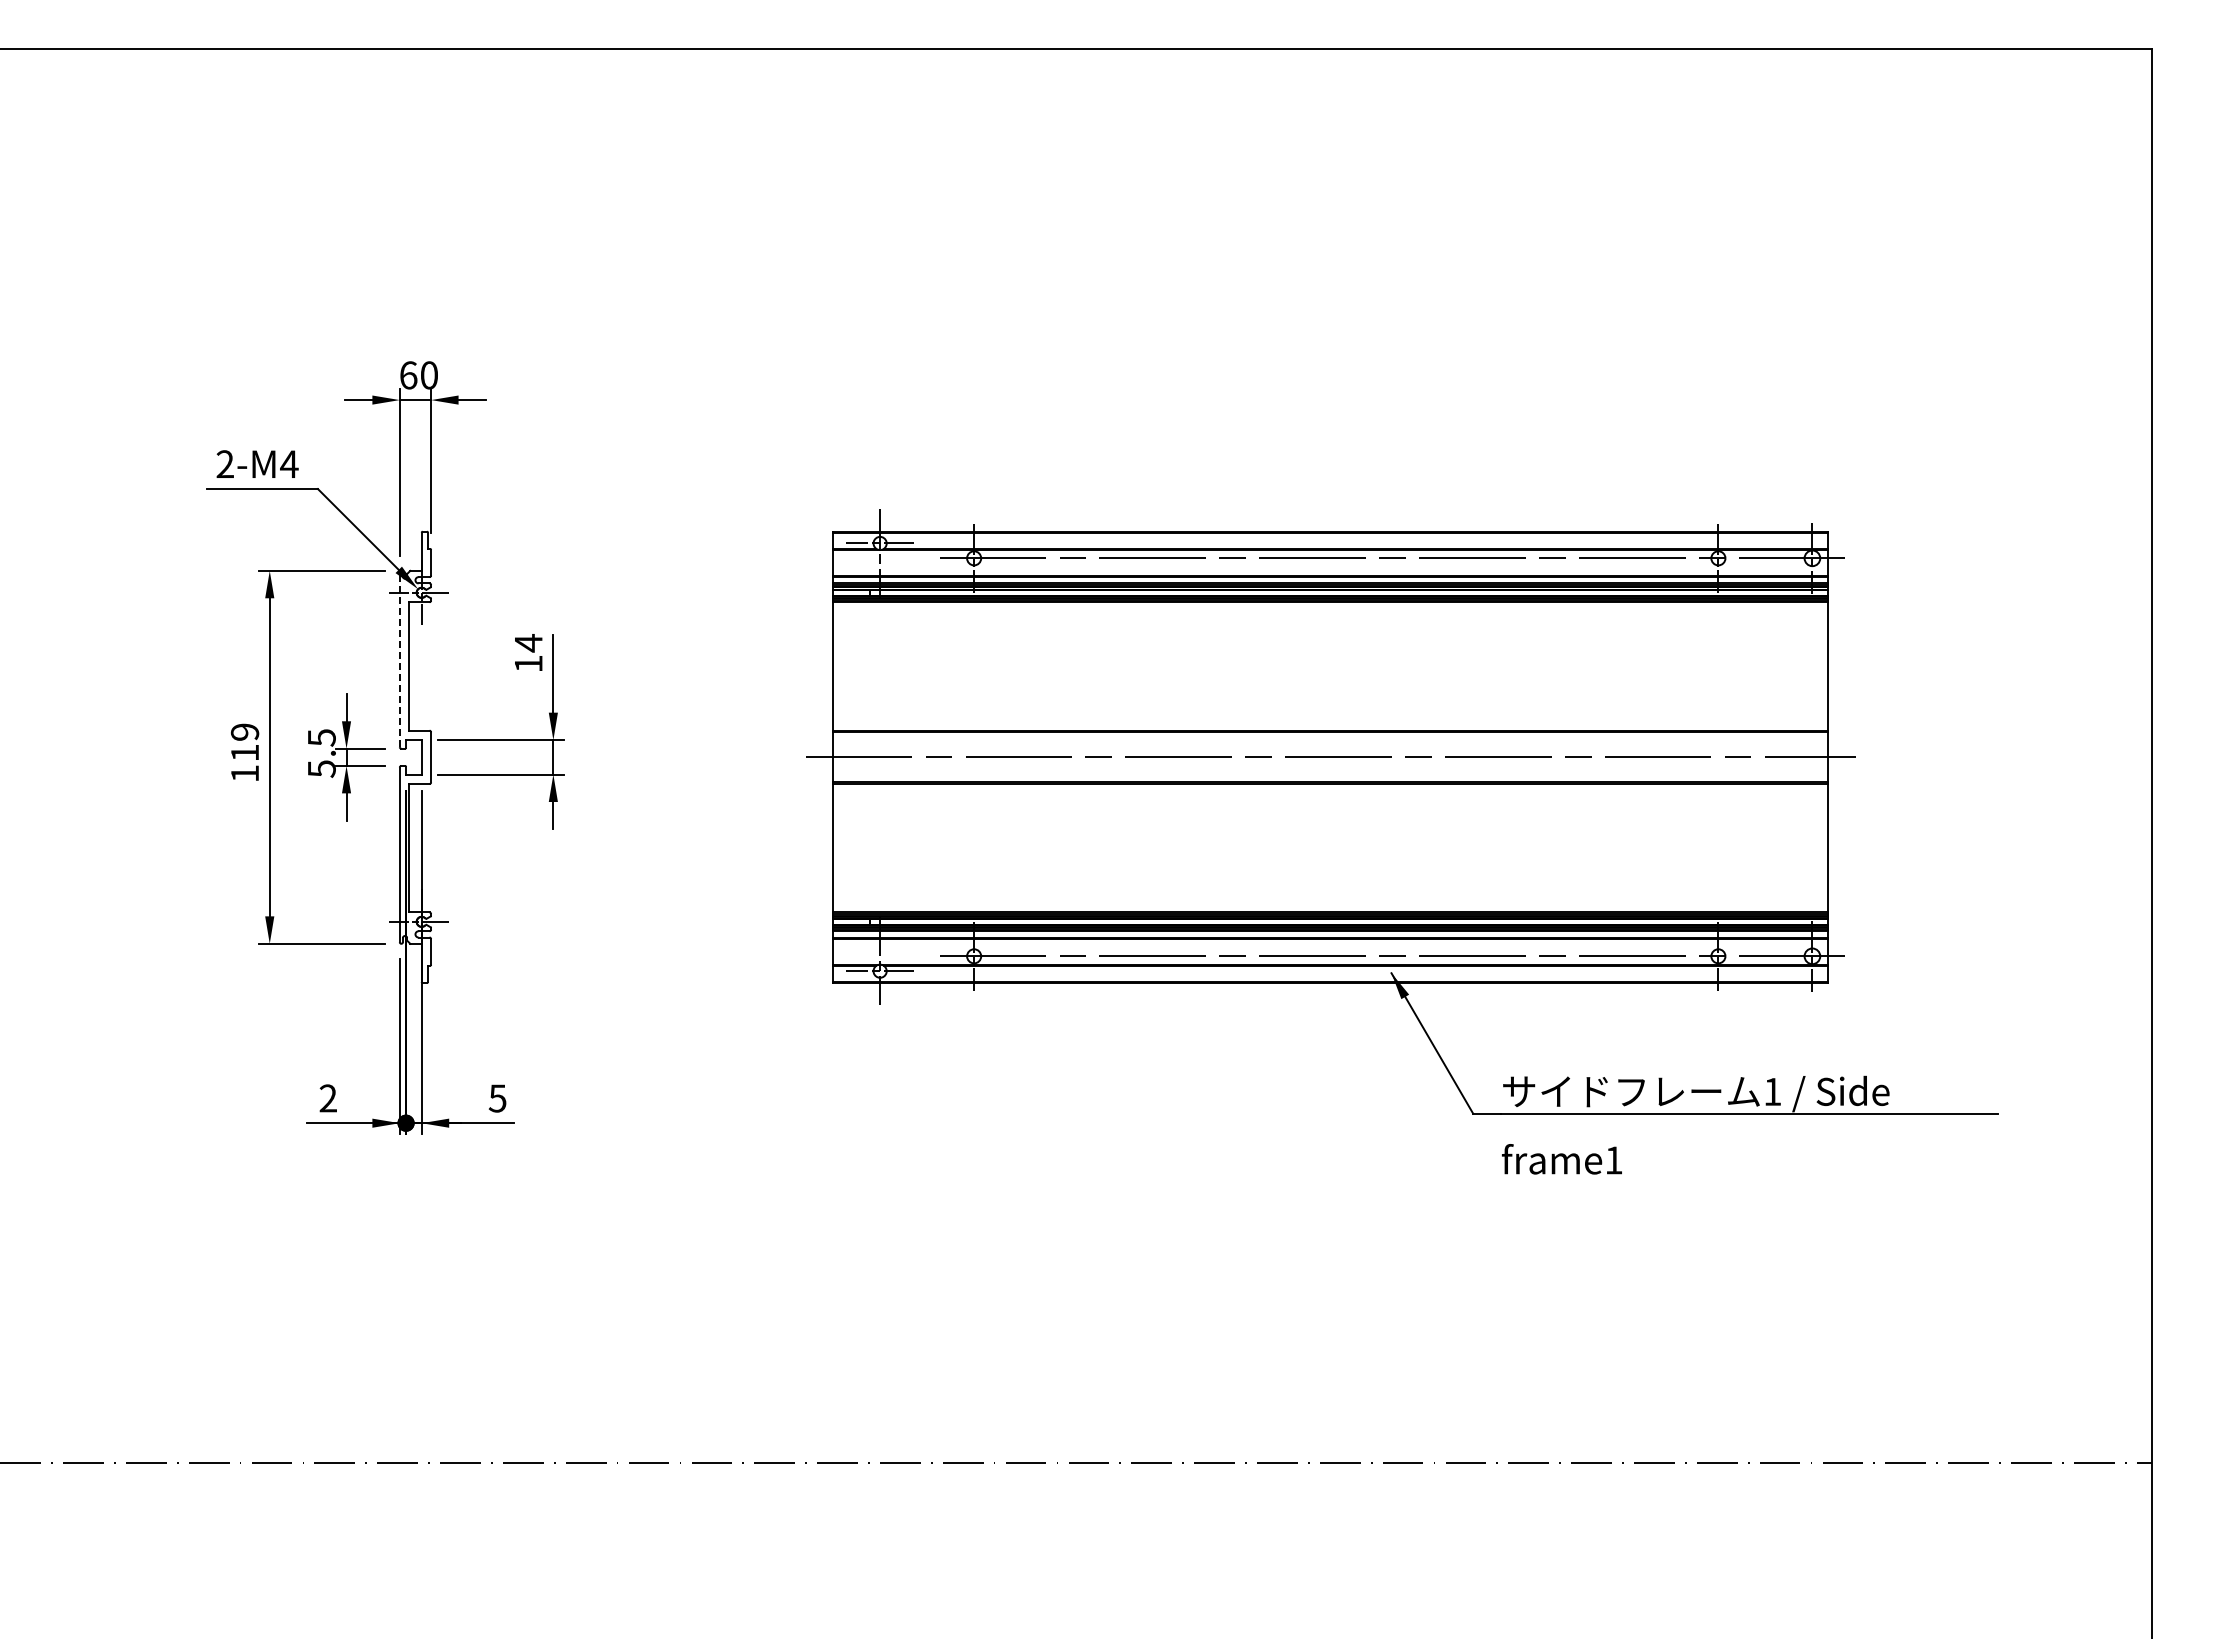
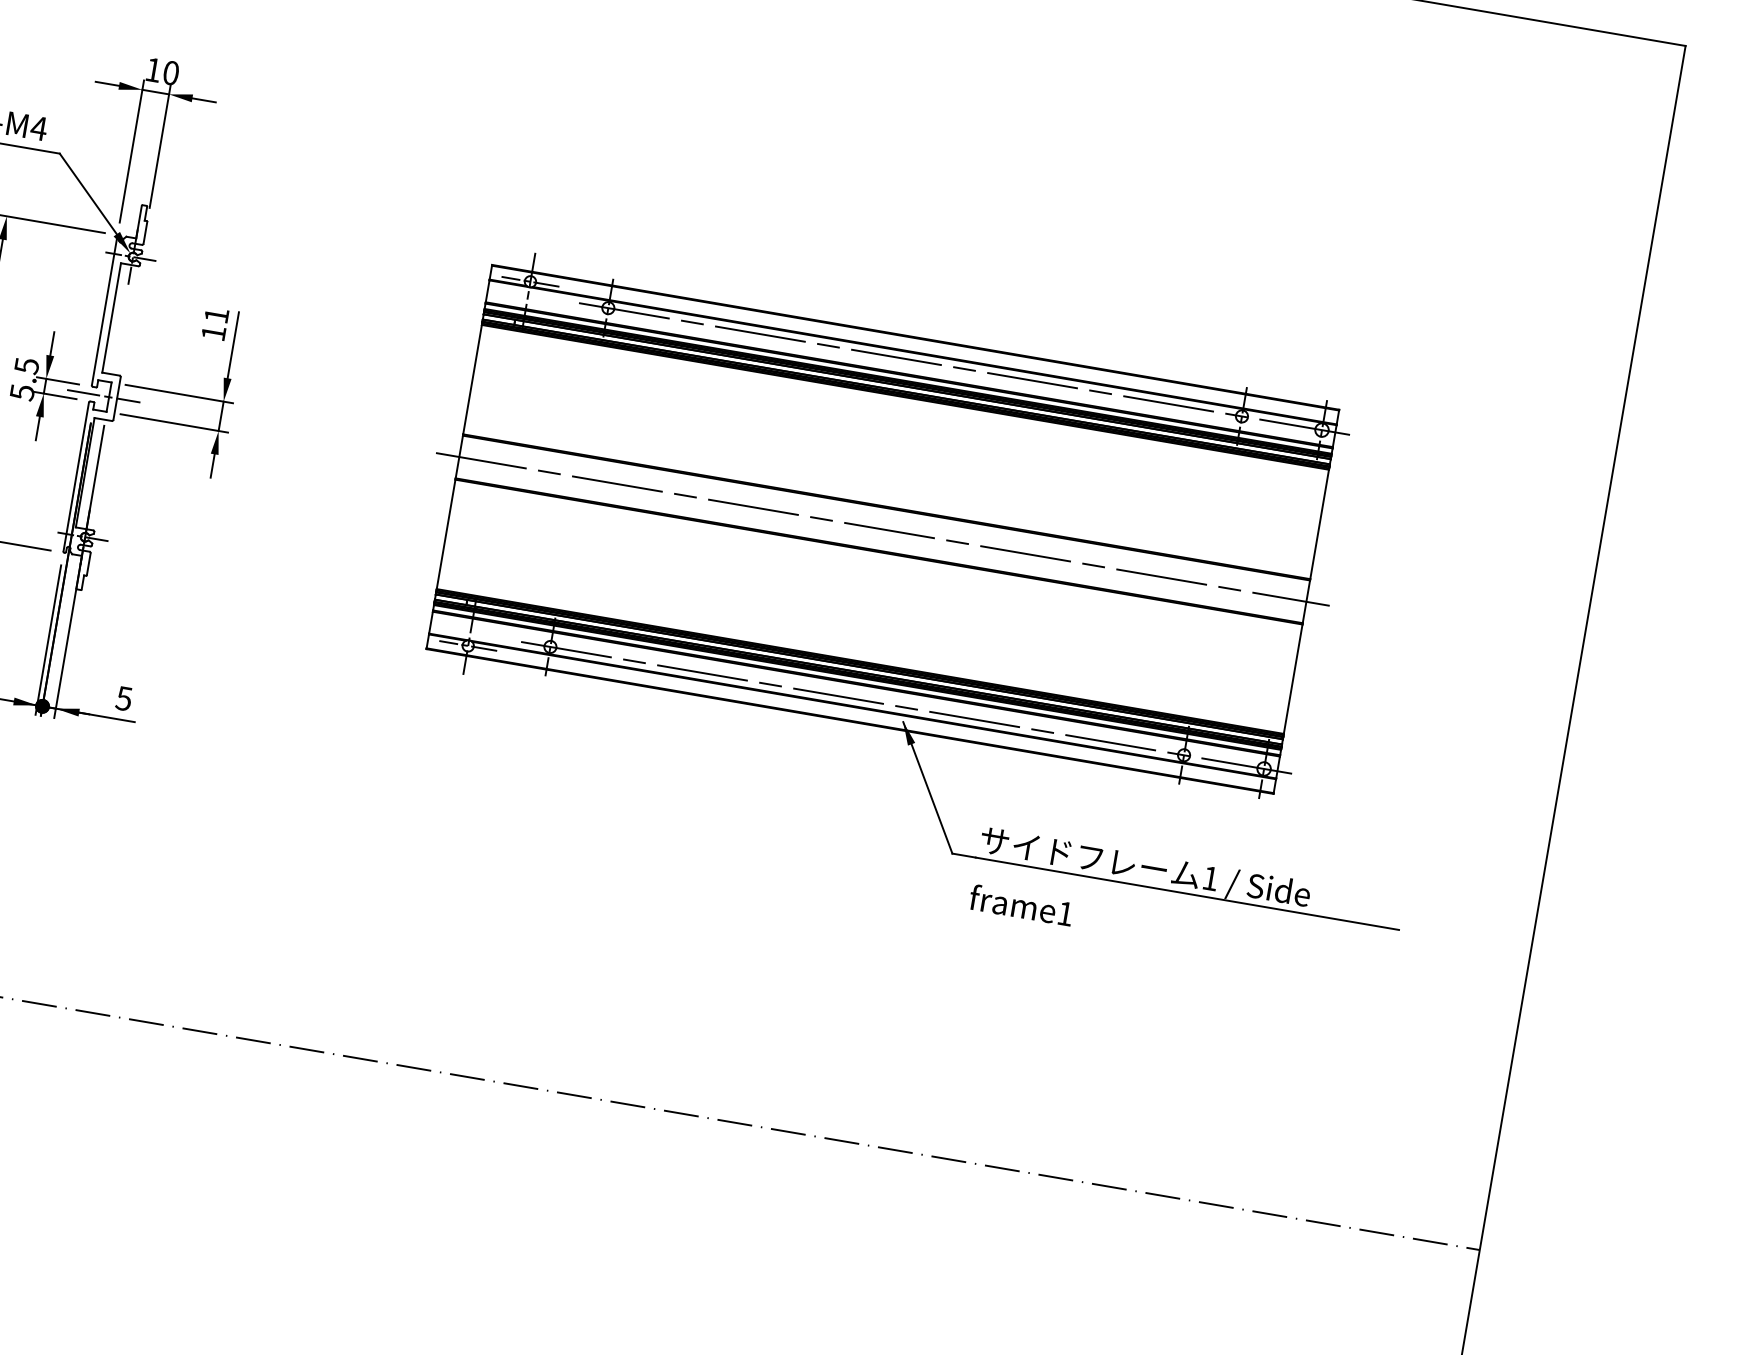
text: (408, 375) -> (153, 70), 60 -> 10
text: (528, 643) -> (216, 315), 14 -> 11
line: (399, 659) -> (104, 310), dashed -> solid
line: (415, 757) -> (103, 396), added

